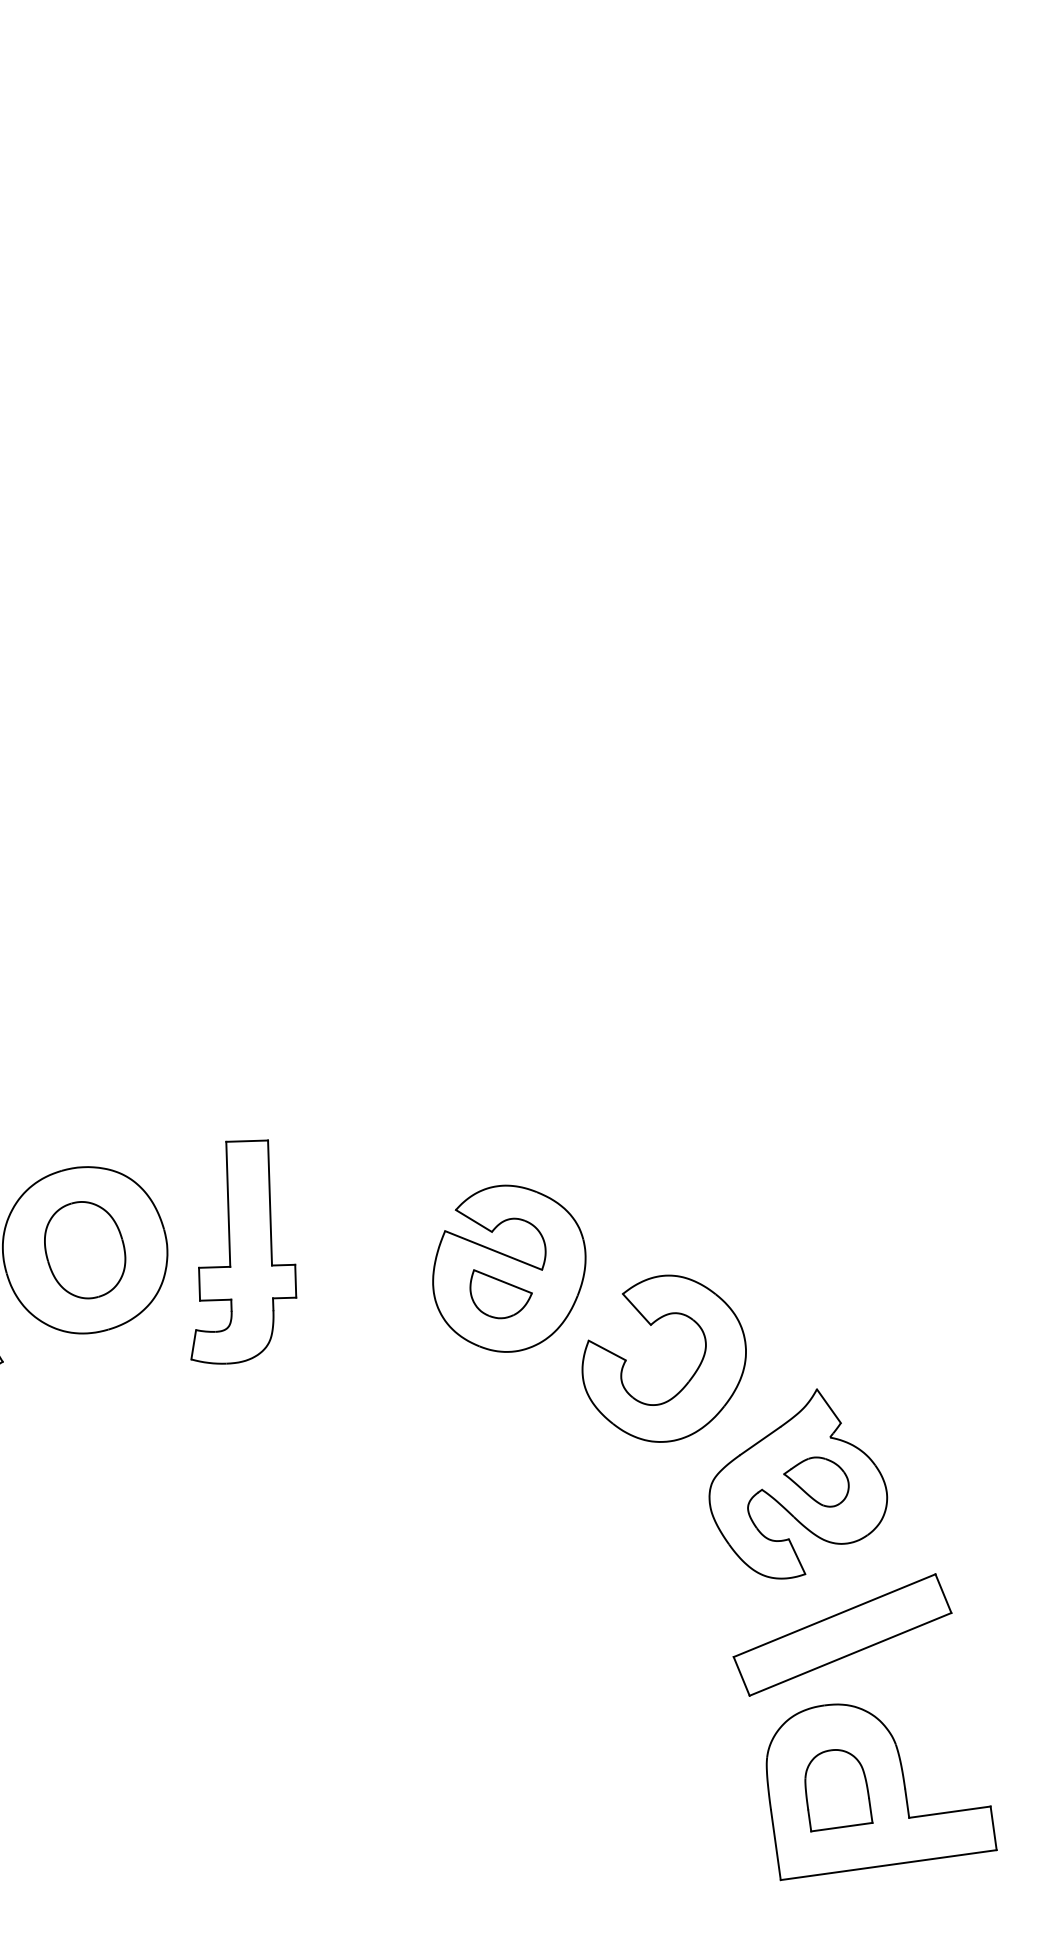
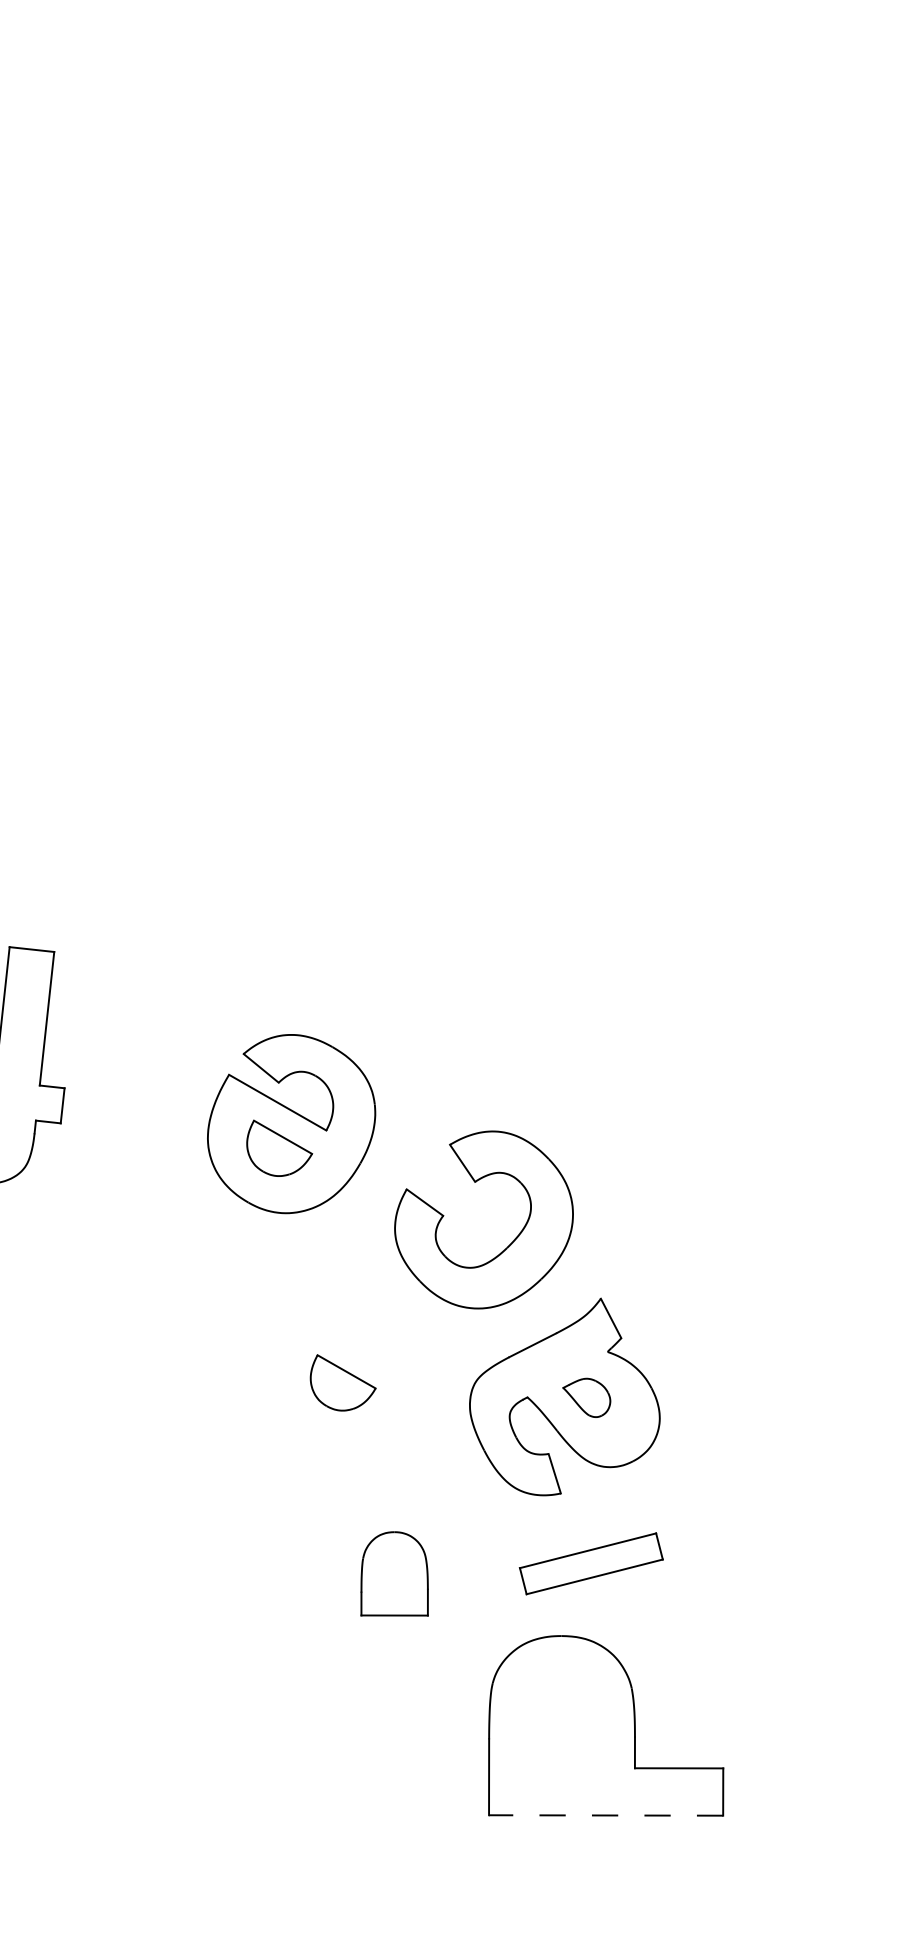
part: (690, 1377) -> (509, 1243), moved
part: (816, 1481) -> (586, 1396), size x0.7
part: (589, 1502) -> (342, 1385), added
part: (842, 1634) -> (591, 1563), size x0.6
part: (838, 1790) -> (396, 1576), moved
line: (888, 1865) -> (605, 1815), solid -> dashed

